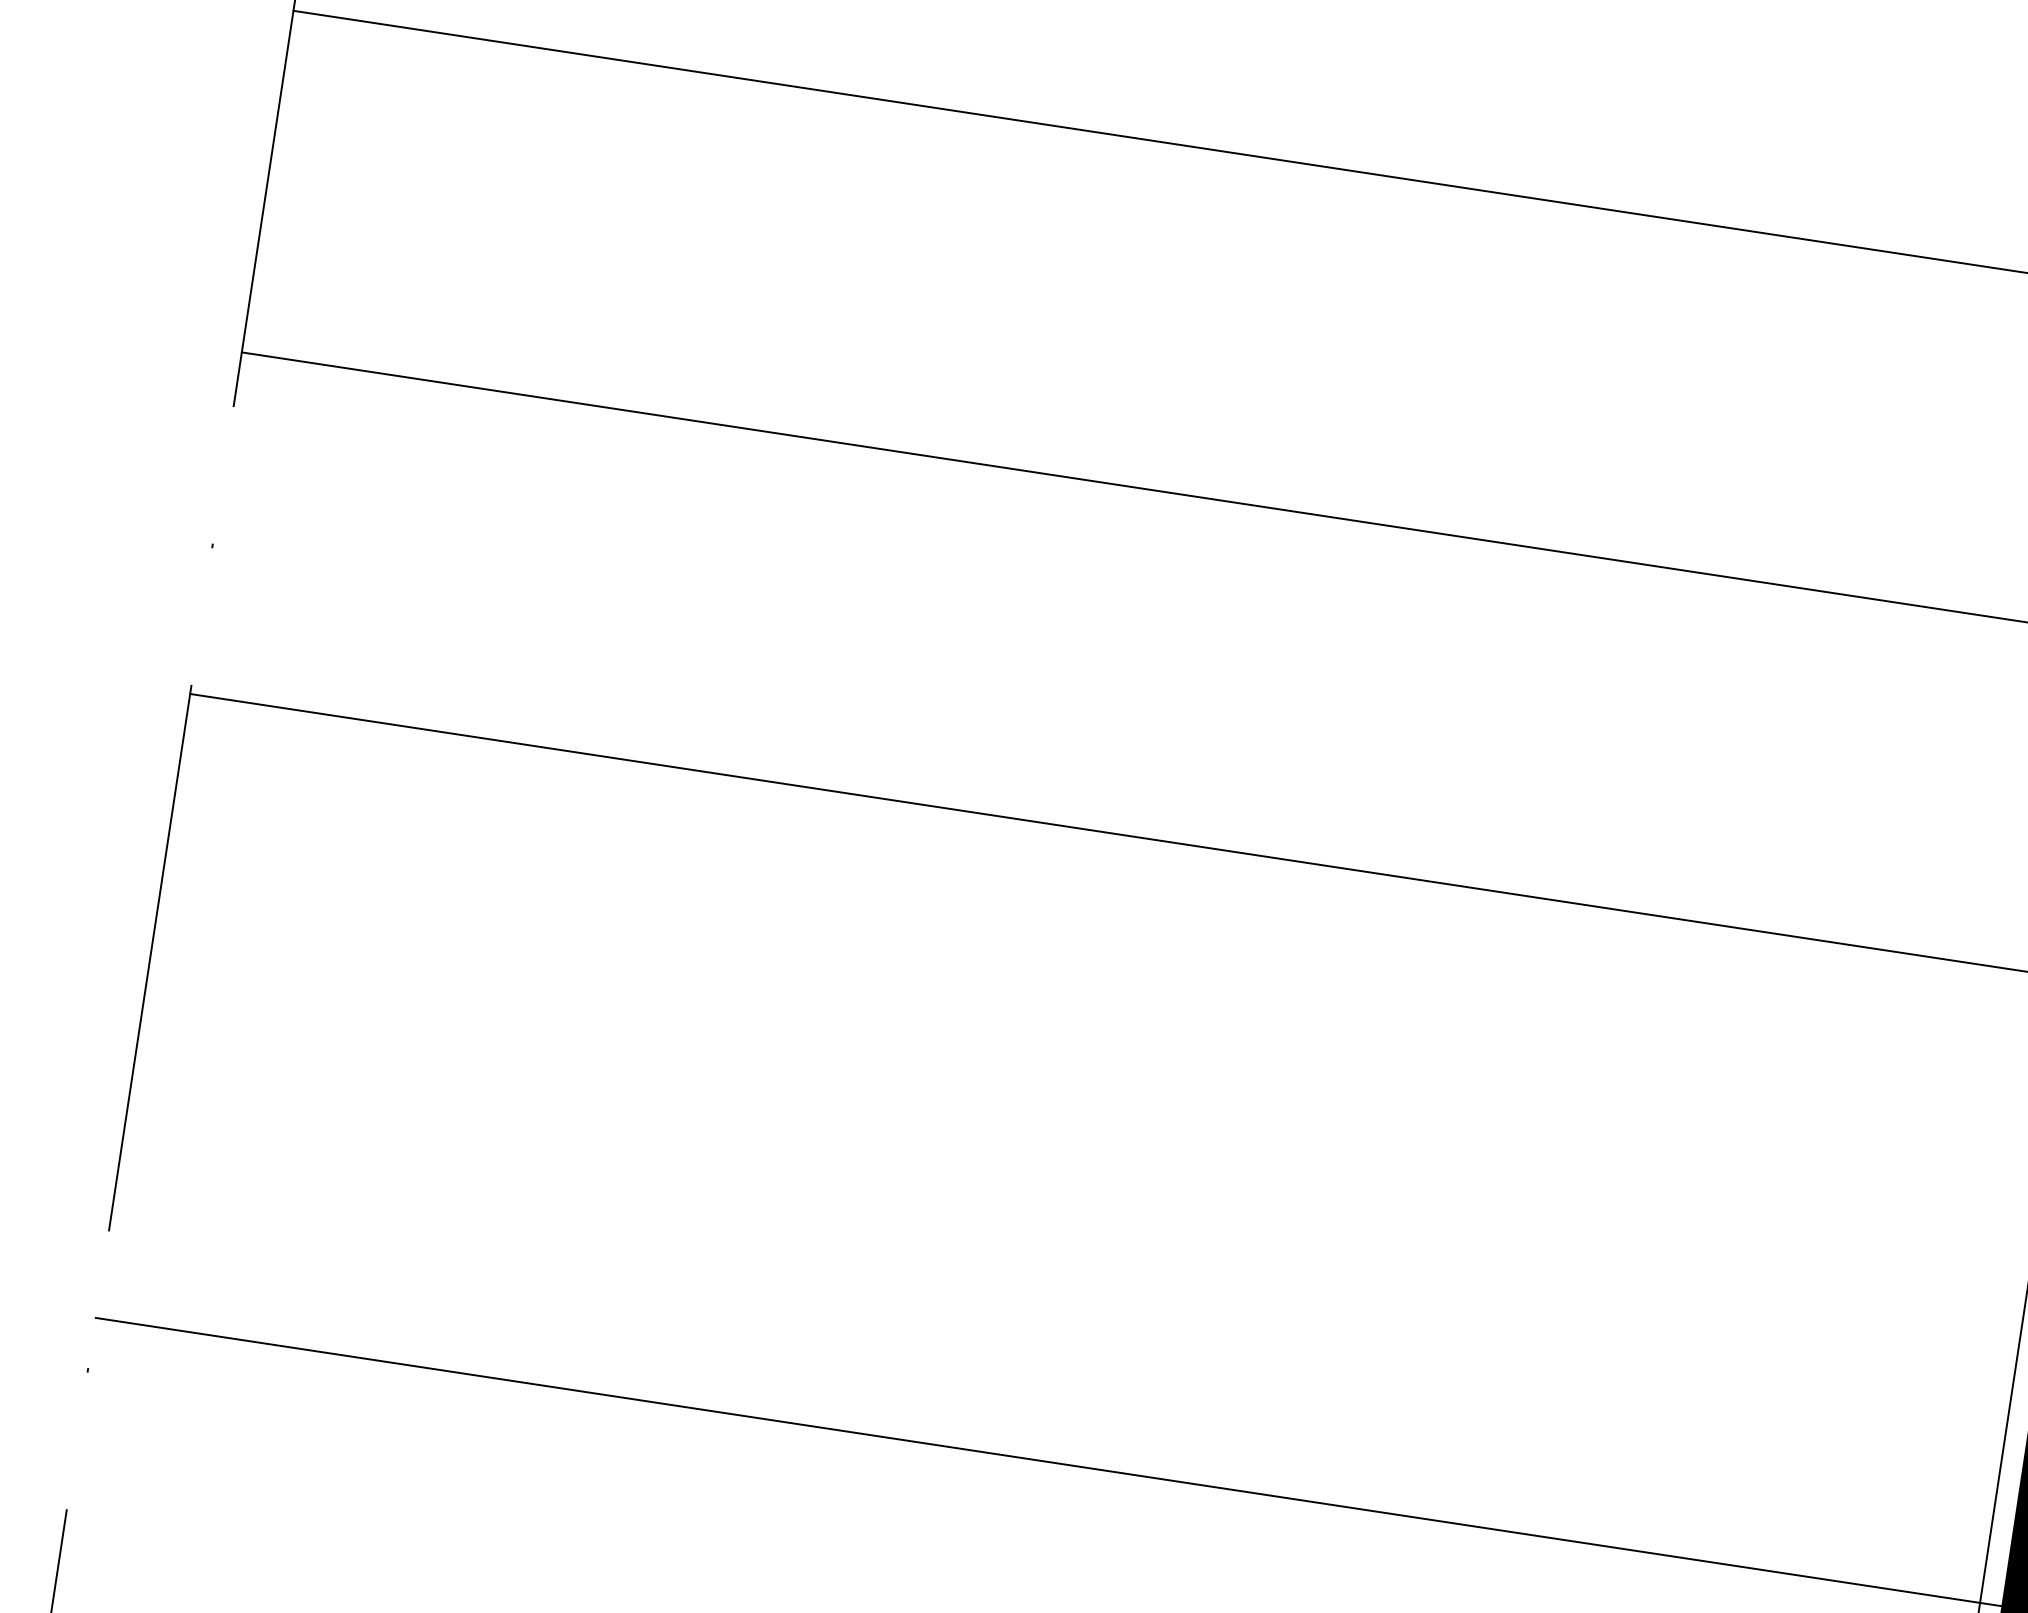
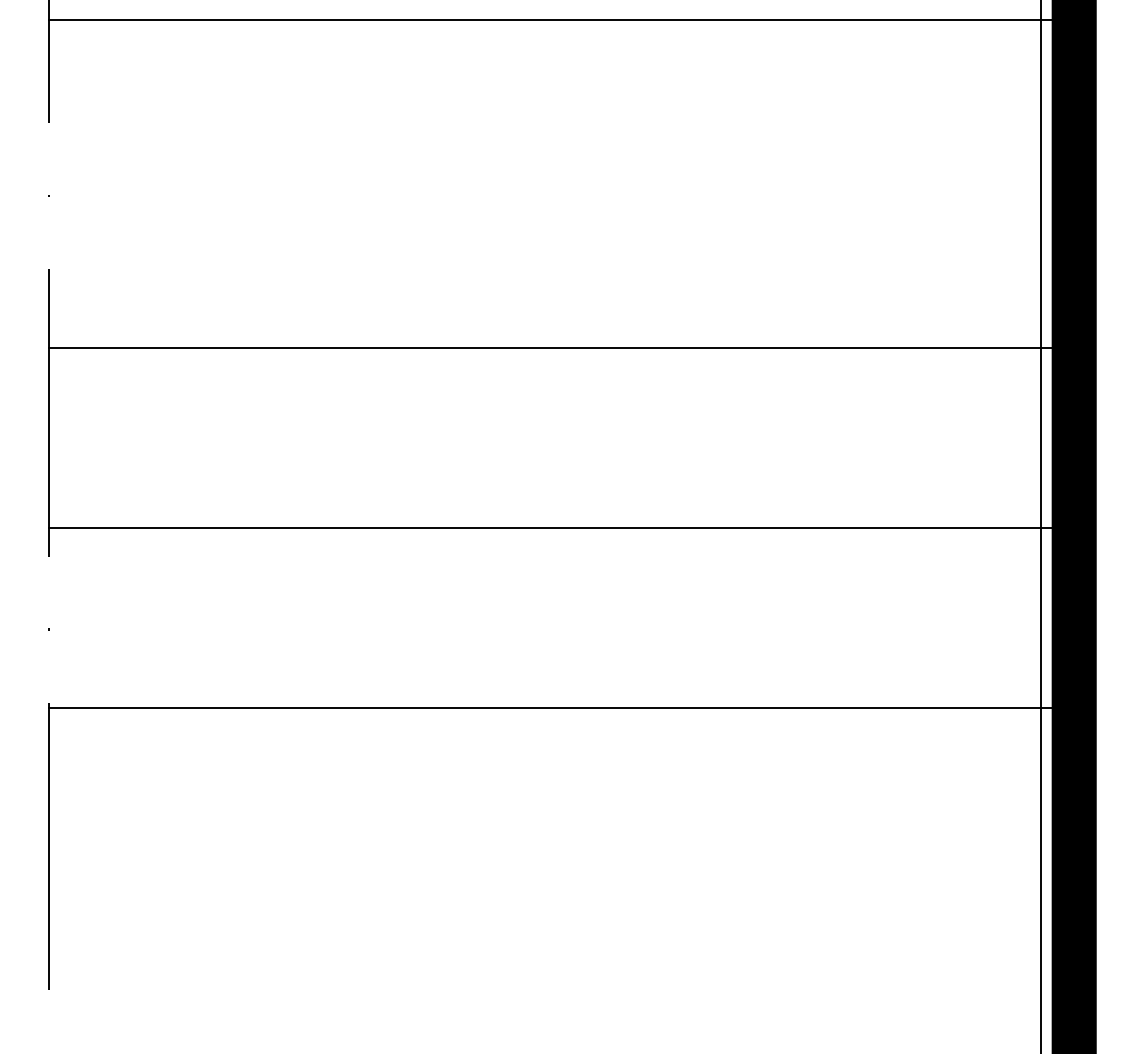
line: (1048, 1461) -> (550, 1035), removed

